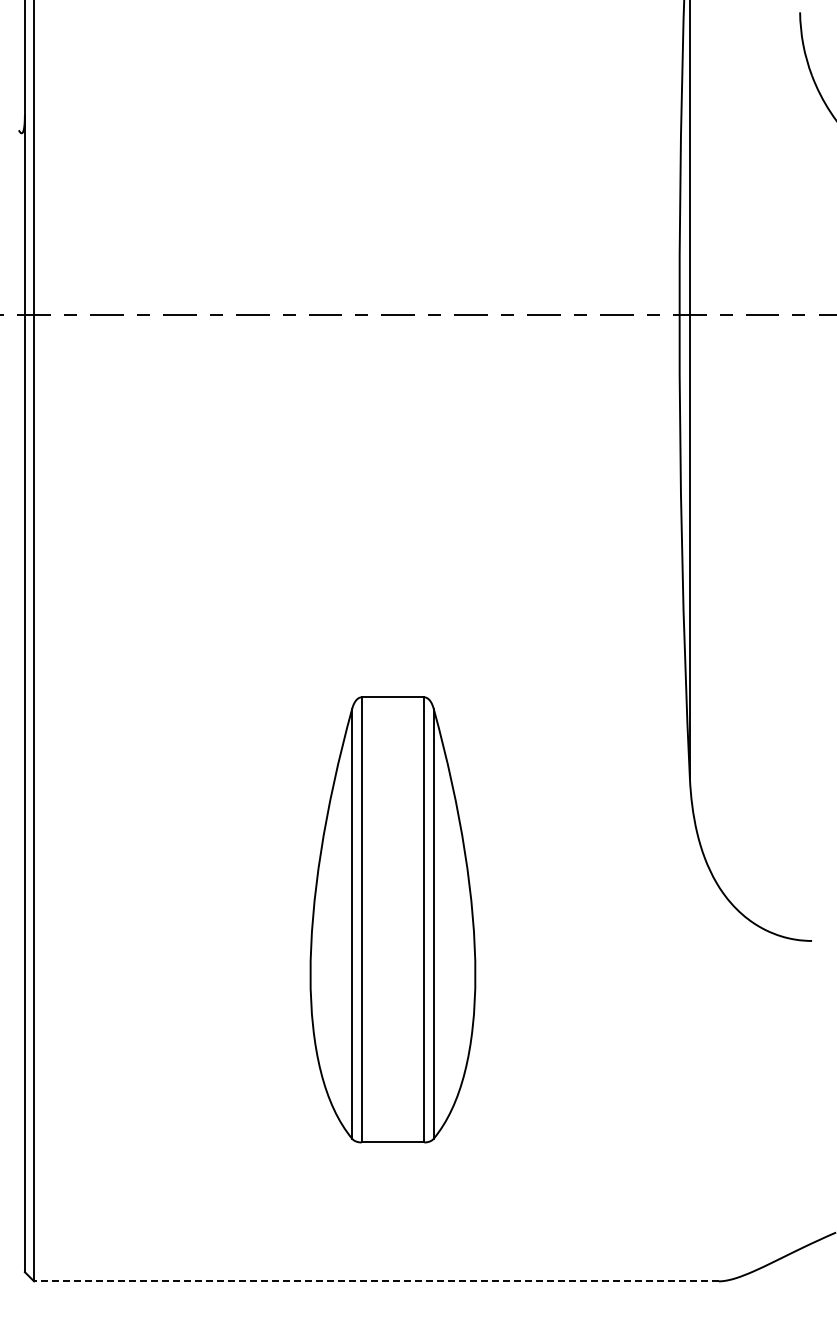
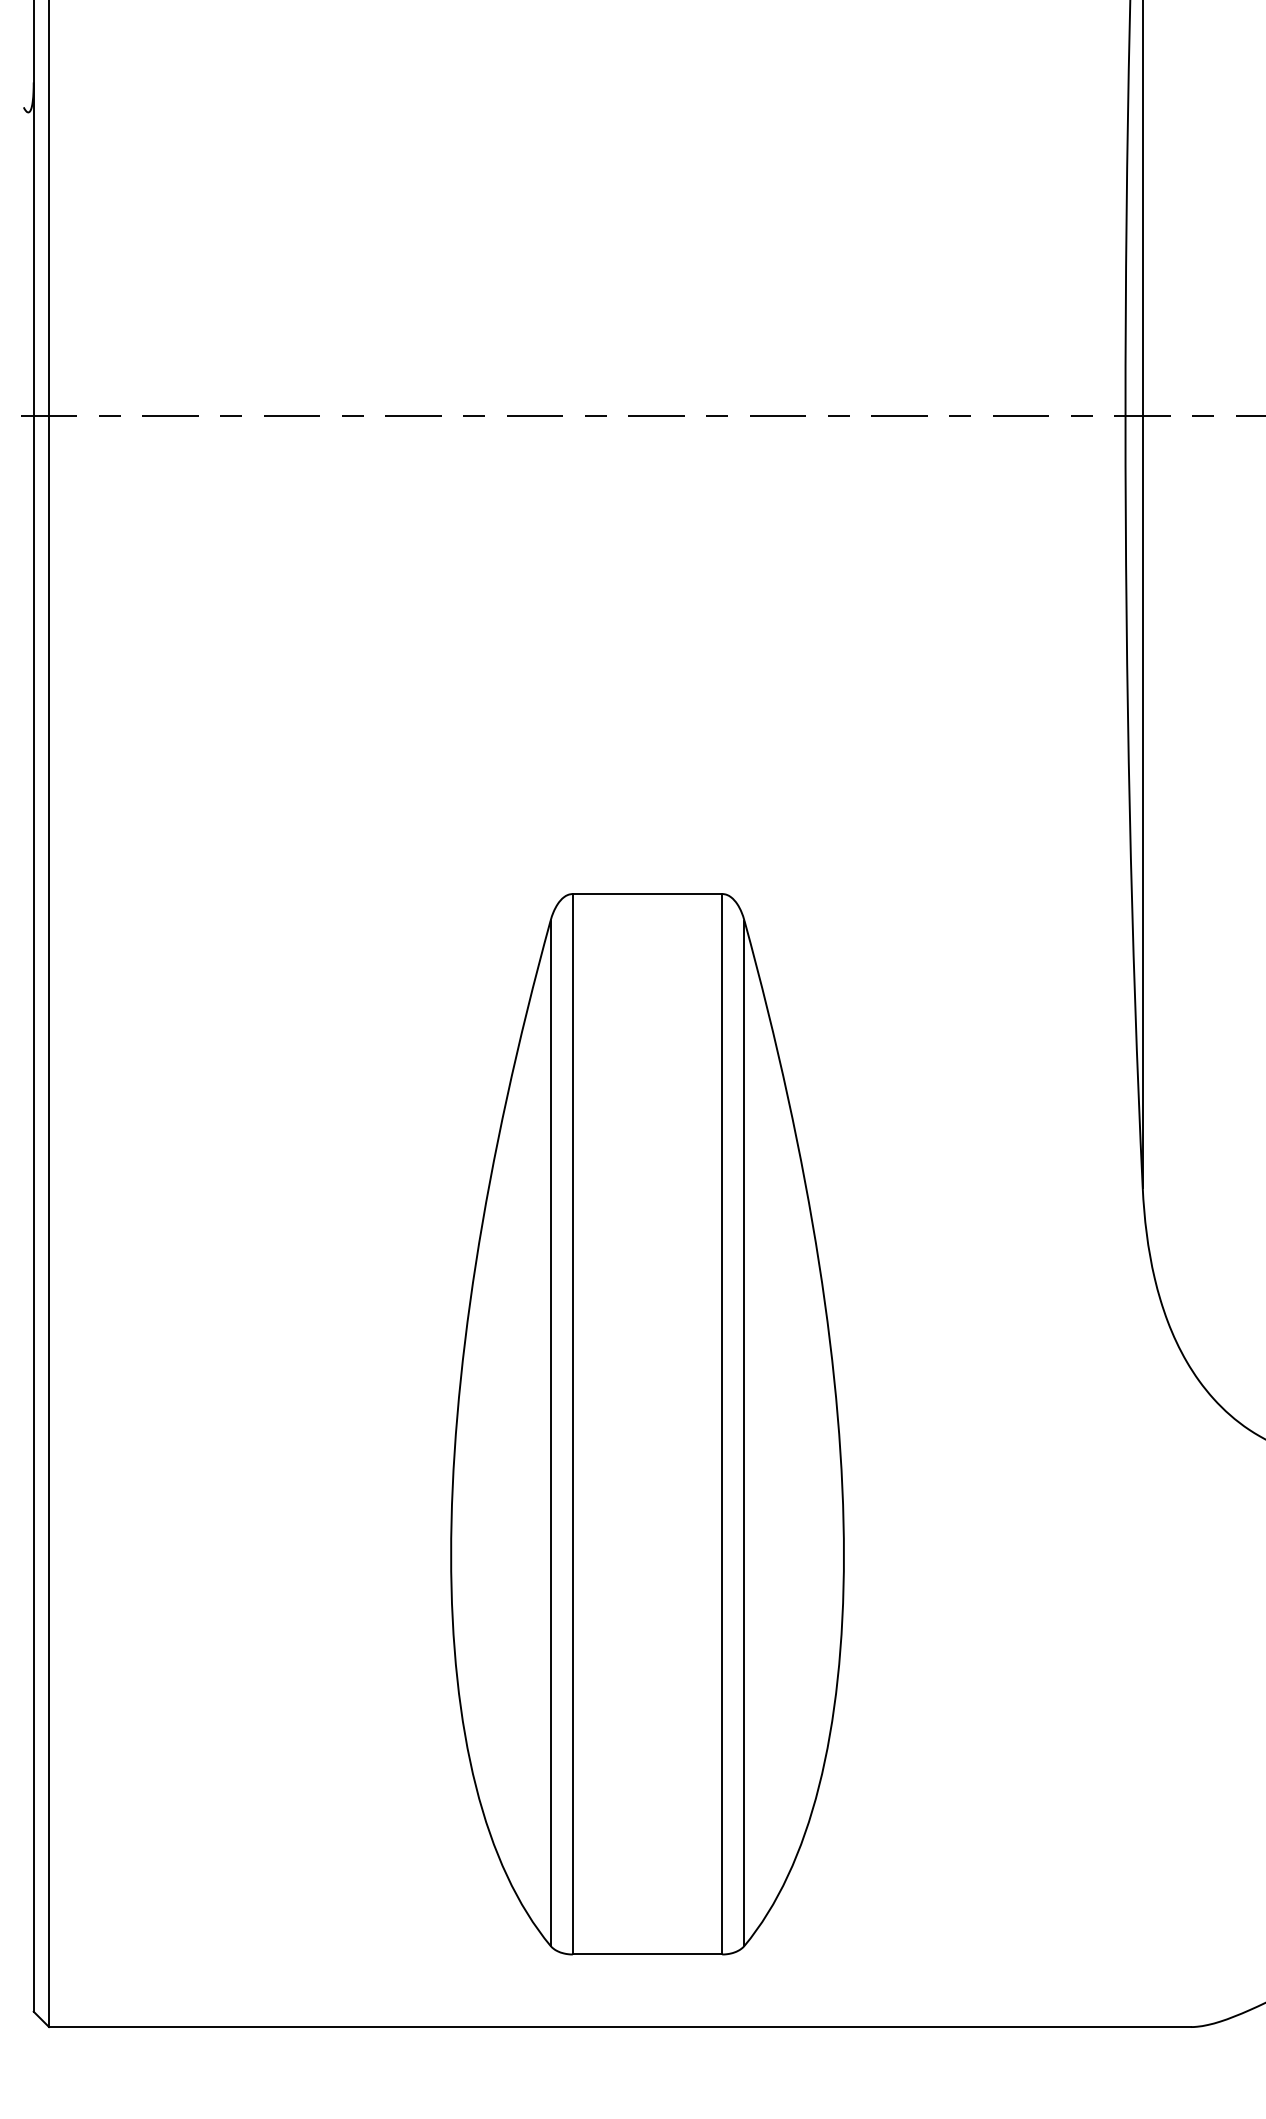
part: (392, 919) -> (646, 1423), size x1.43
line: (375, 1281) -> (618, 2027), dashed -> solid

